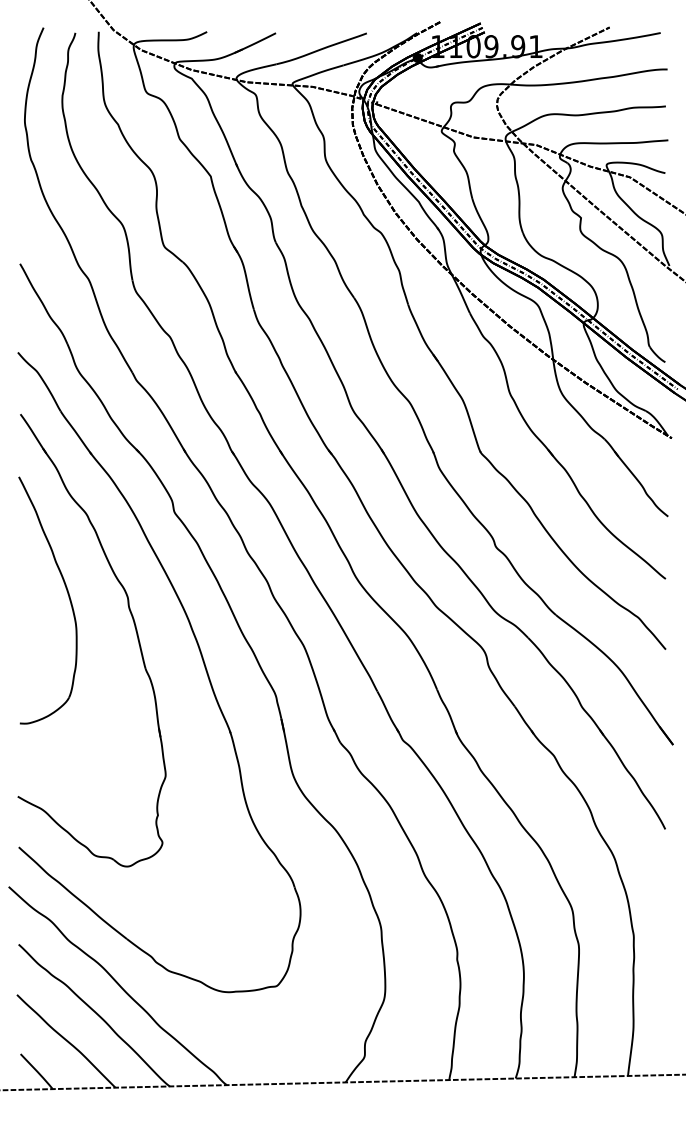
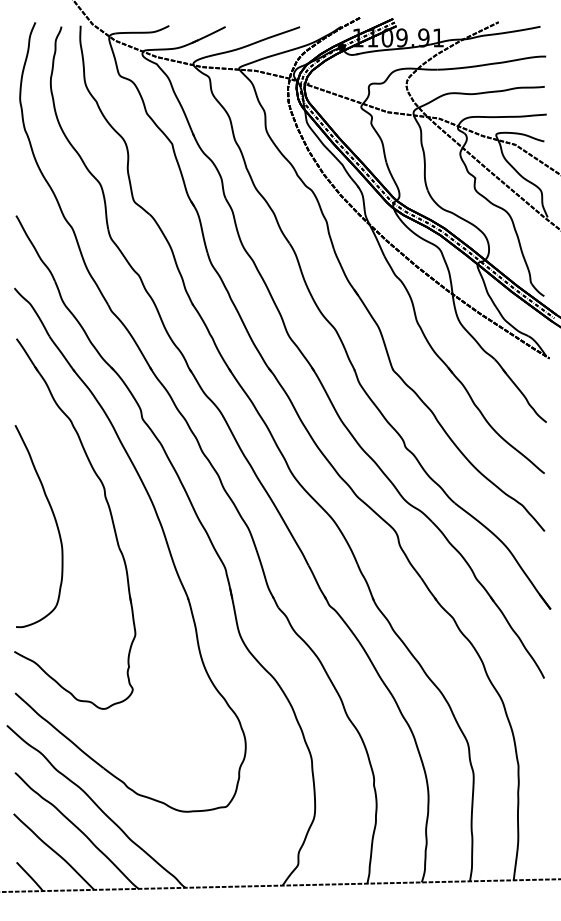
part: (67, 594) -> (55, 521), moved

